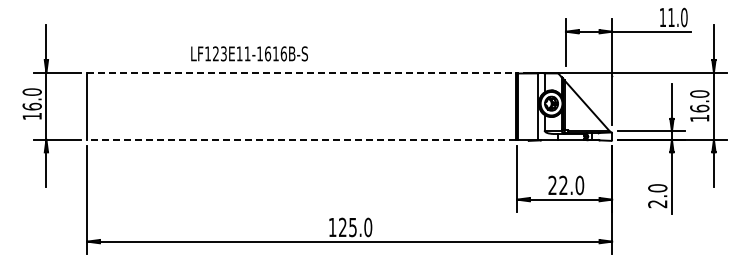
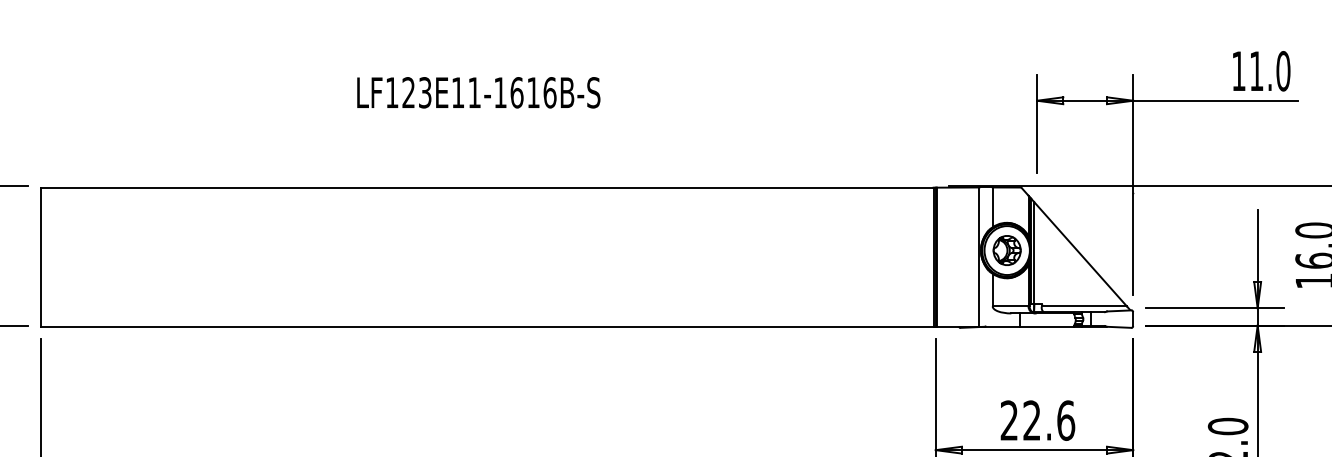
text: (249, 53) -> (478, 91), moved
line: (302, 73) -> (488, 187), dashed -> solid
line: (301, 140) -> (486, 327), dashed -> solid
text: (579, 184) -> (1065, 418), 22.0 -> 22.6

